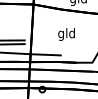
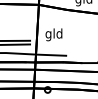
text: (66, 34) -> (53, 34), moved

